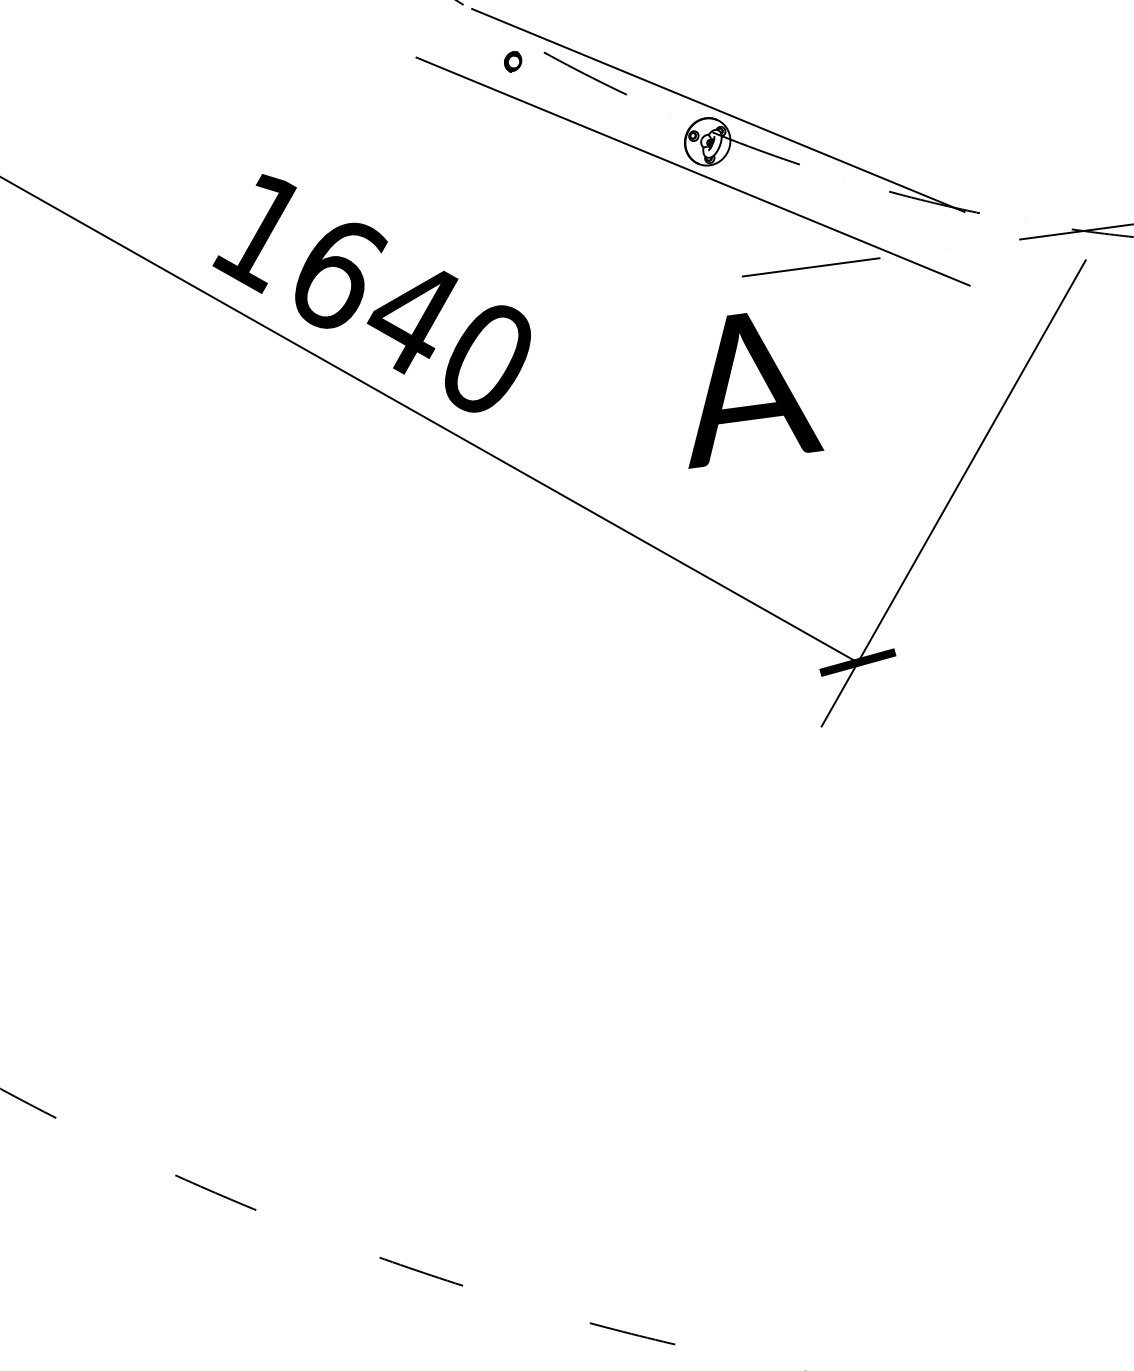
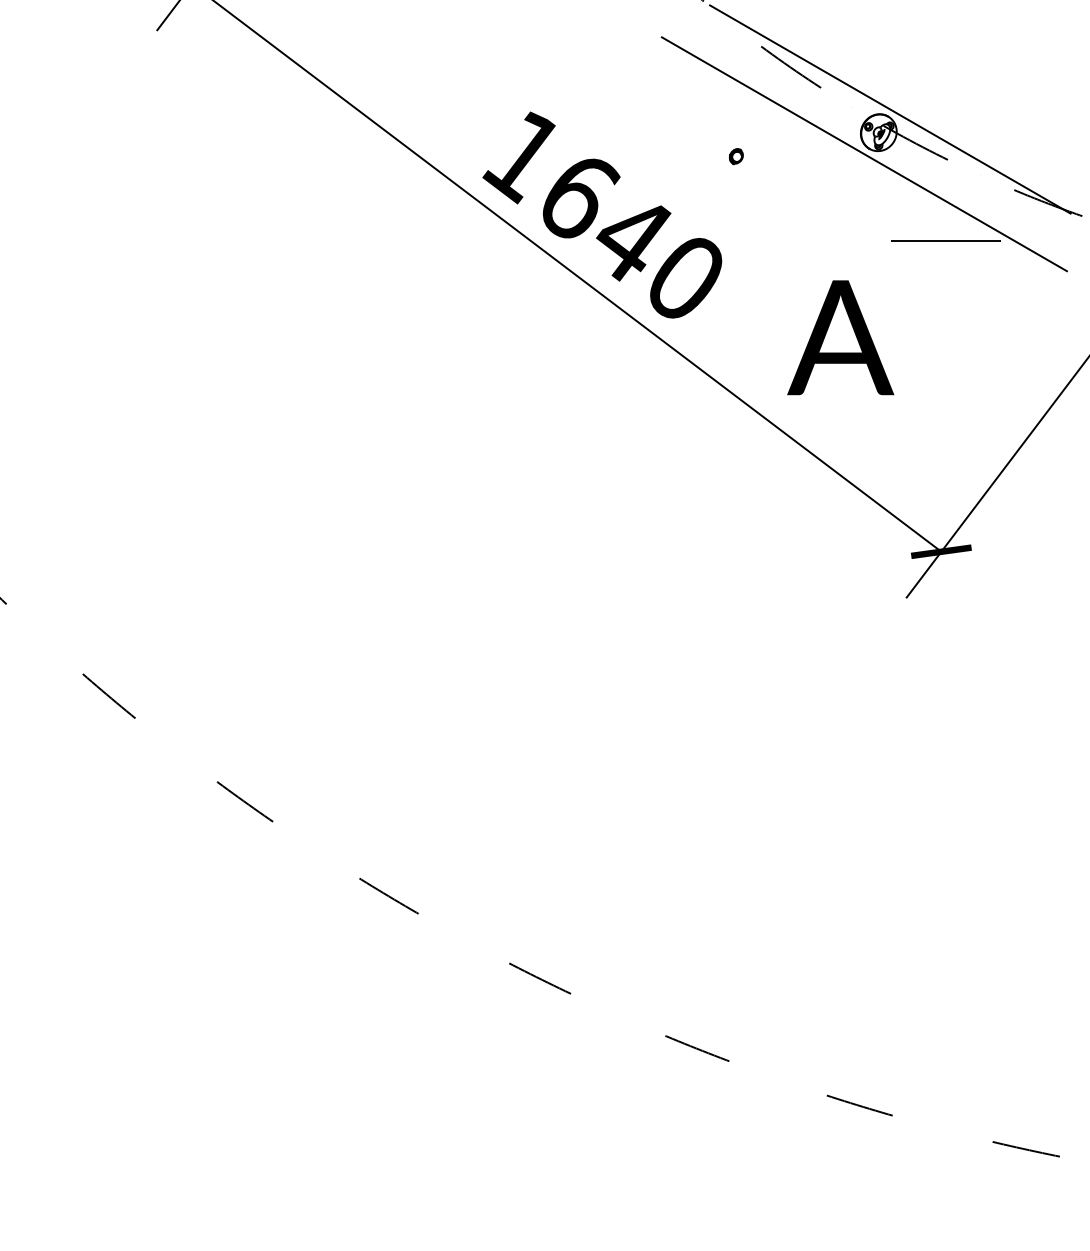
part: (512, 61) -> (735, 156), moved
text: (746, 386) -> (840, 337), moved

